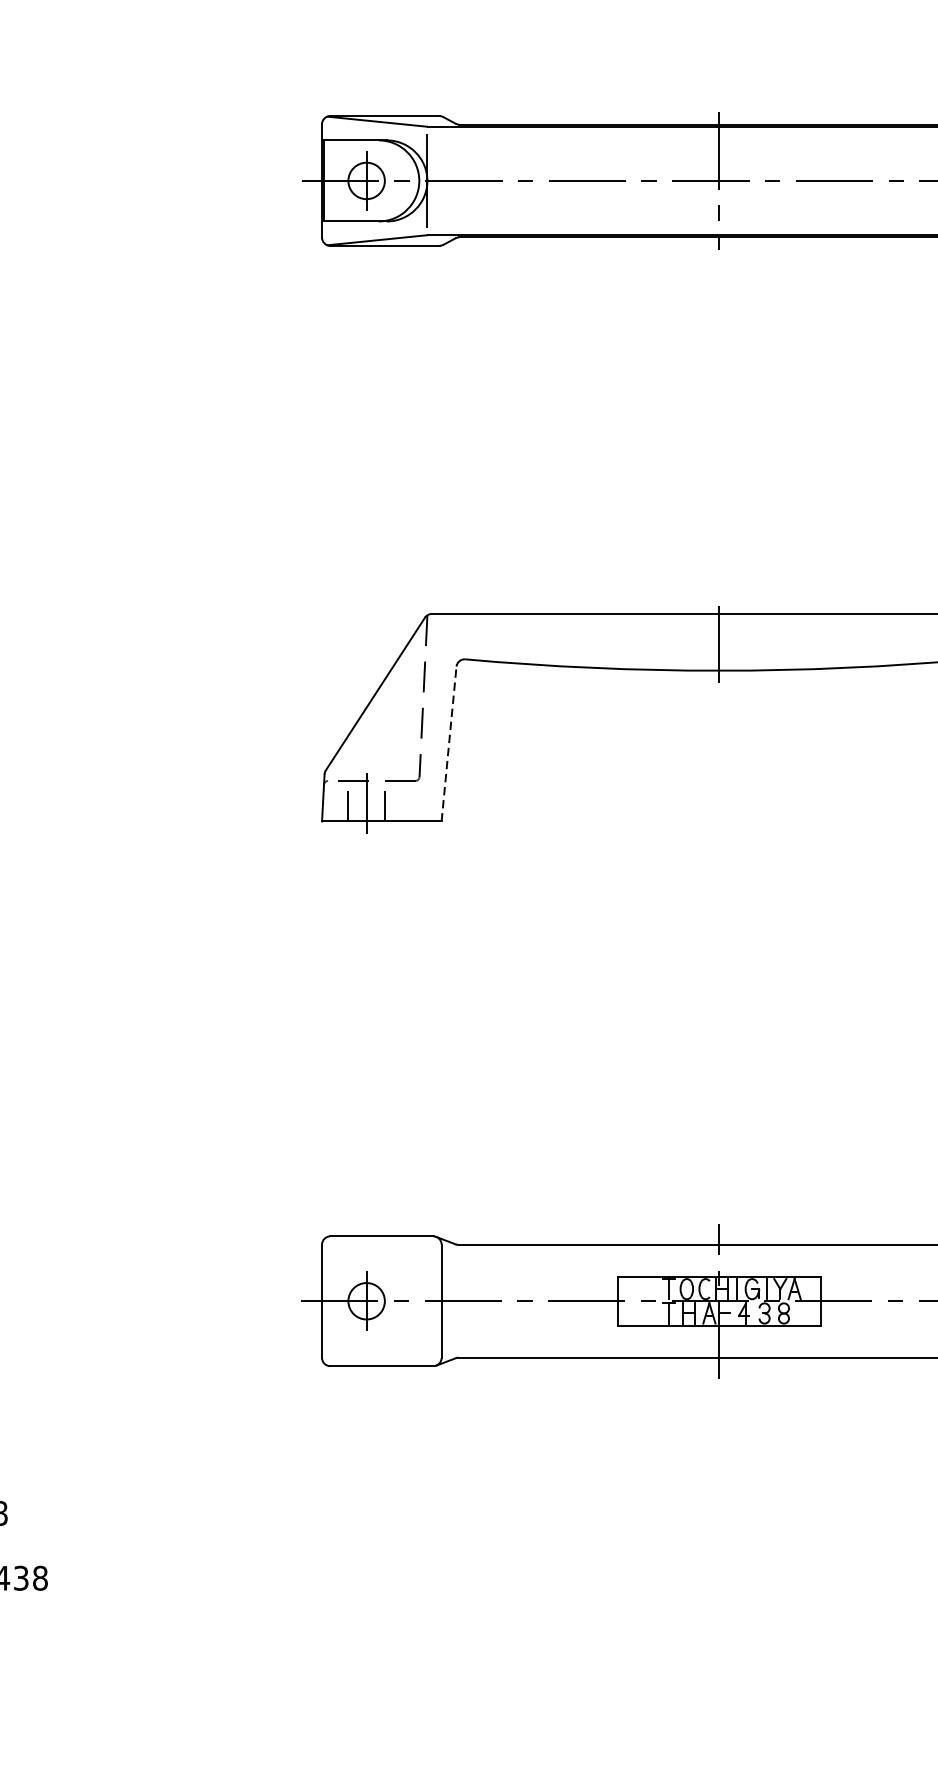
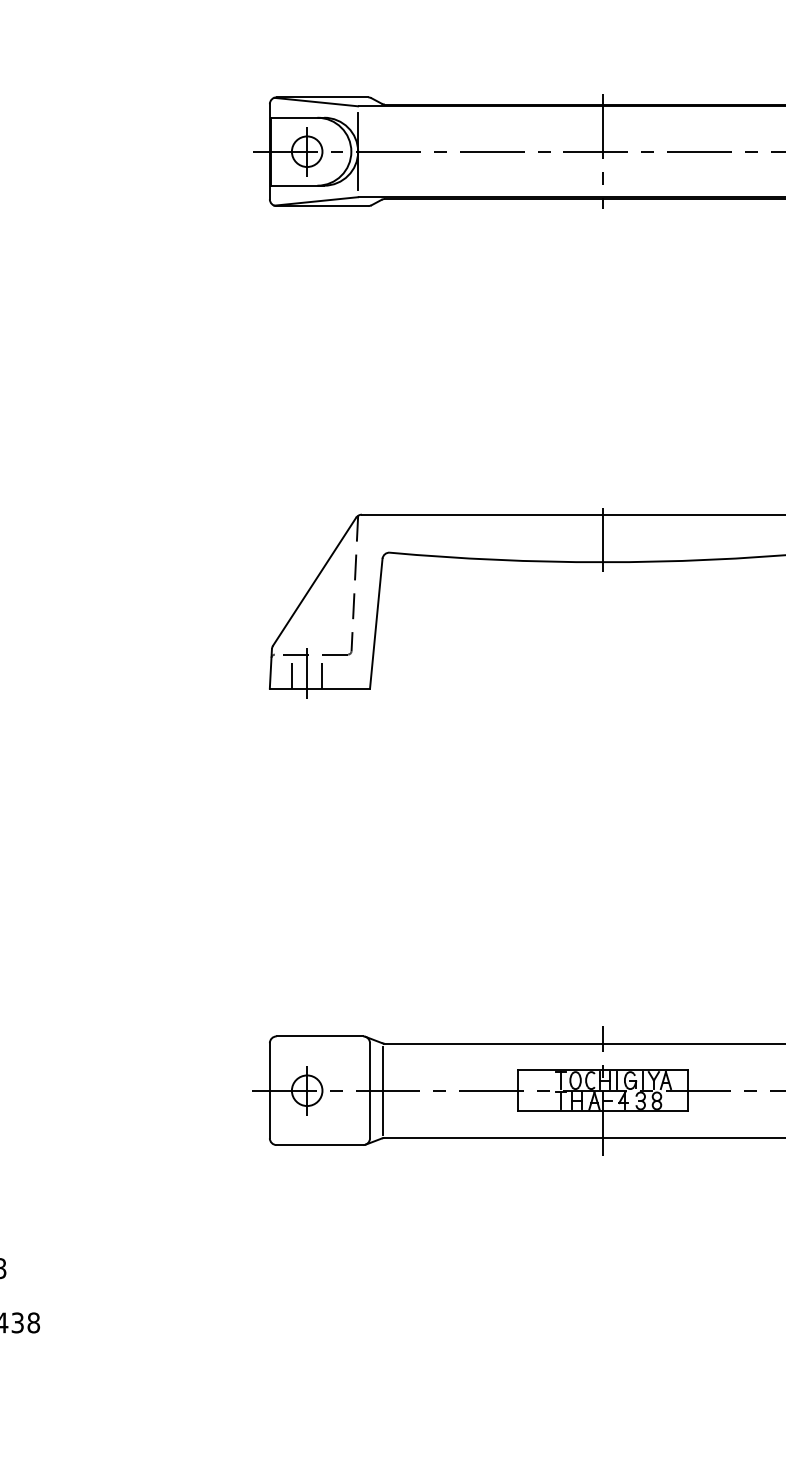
line: (449, 743) -> (376, 623), dashed -> solid
line: (457, 1300) -> (383, 1090), added

